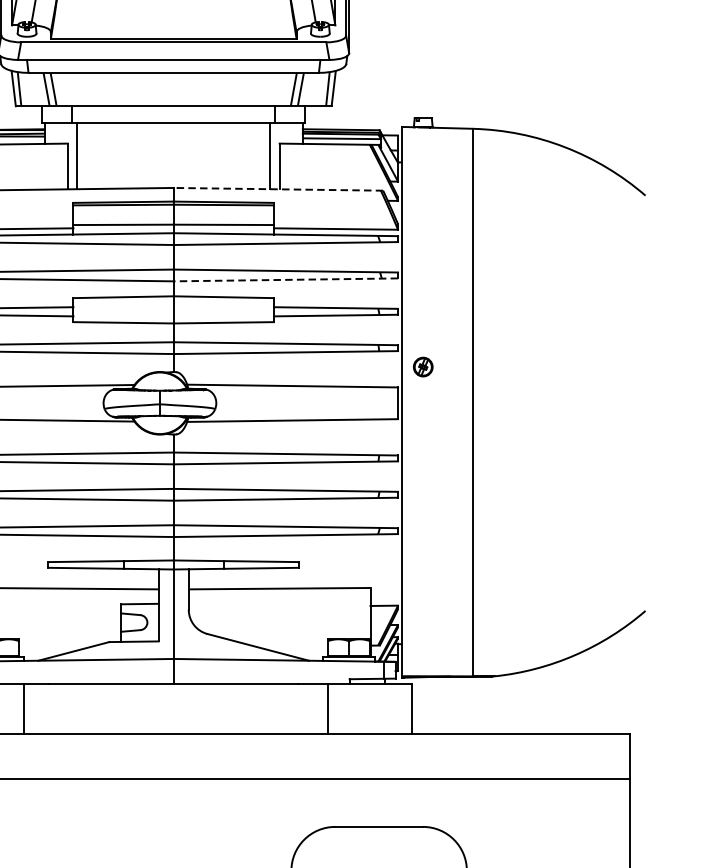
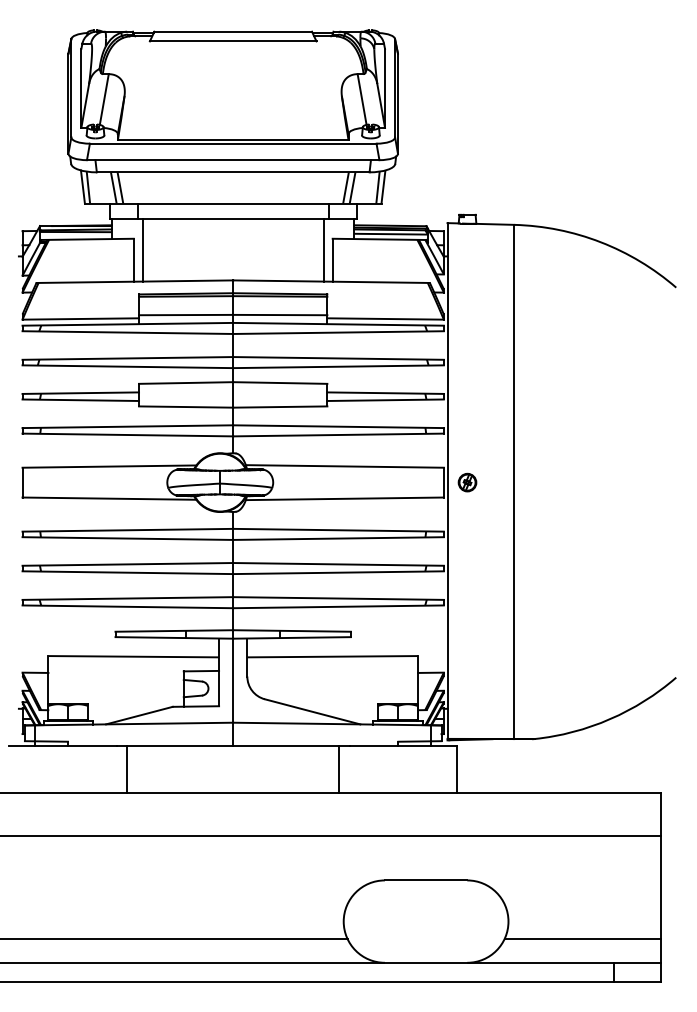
line: (278, 189) -> (331, 281), dashed -> solid
line: (285, 279) -> (338, 366), dashed -> solid
part: (423, 366) -> (467, 482), moved
line: (23, 708) -> (127, 769), moved
line: (328, 708) -> (339, 769), moved

